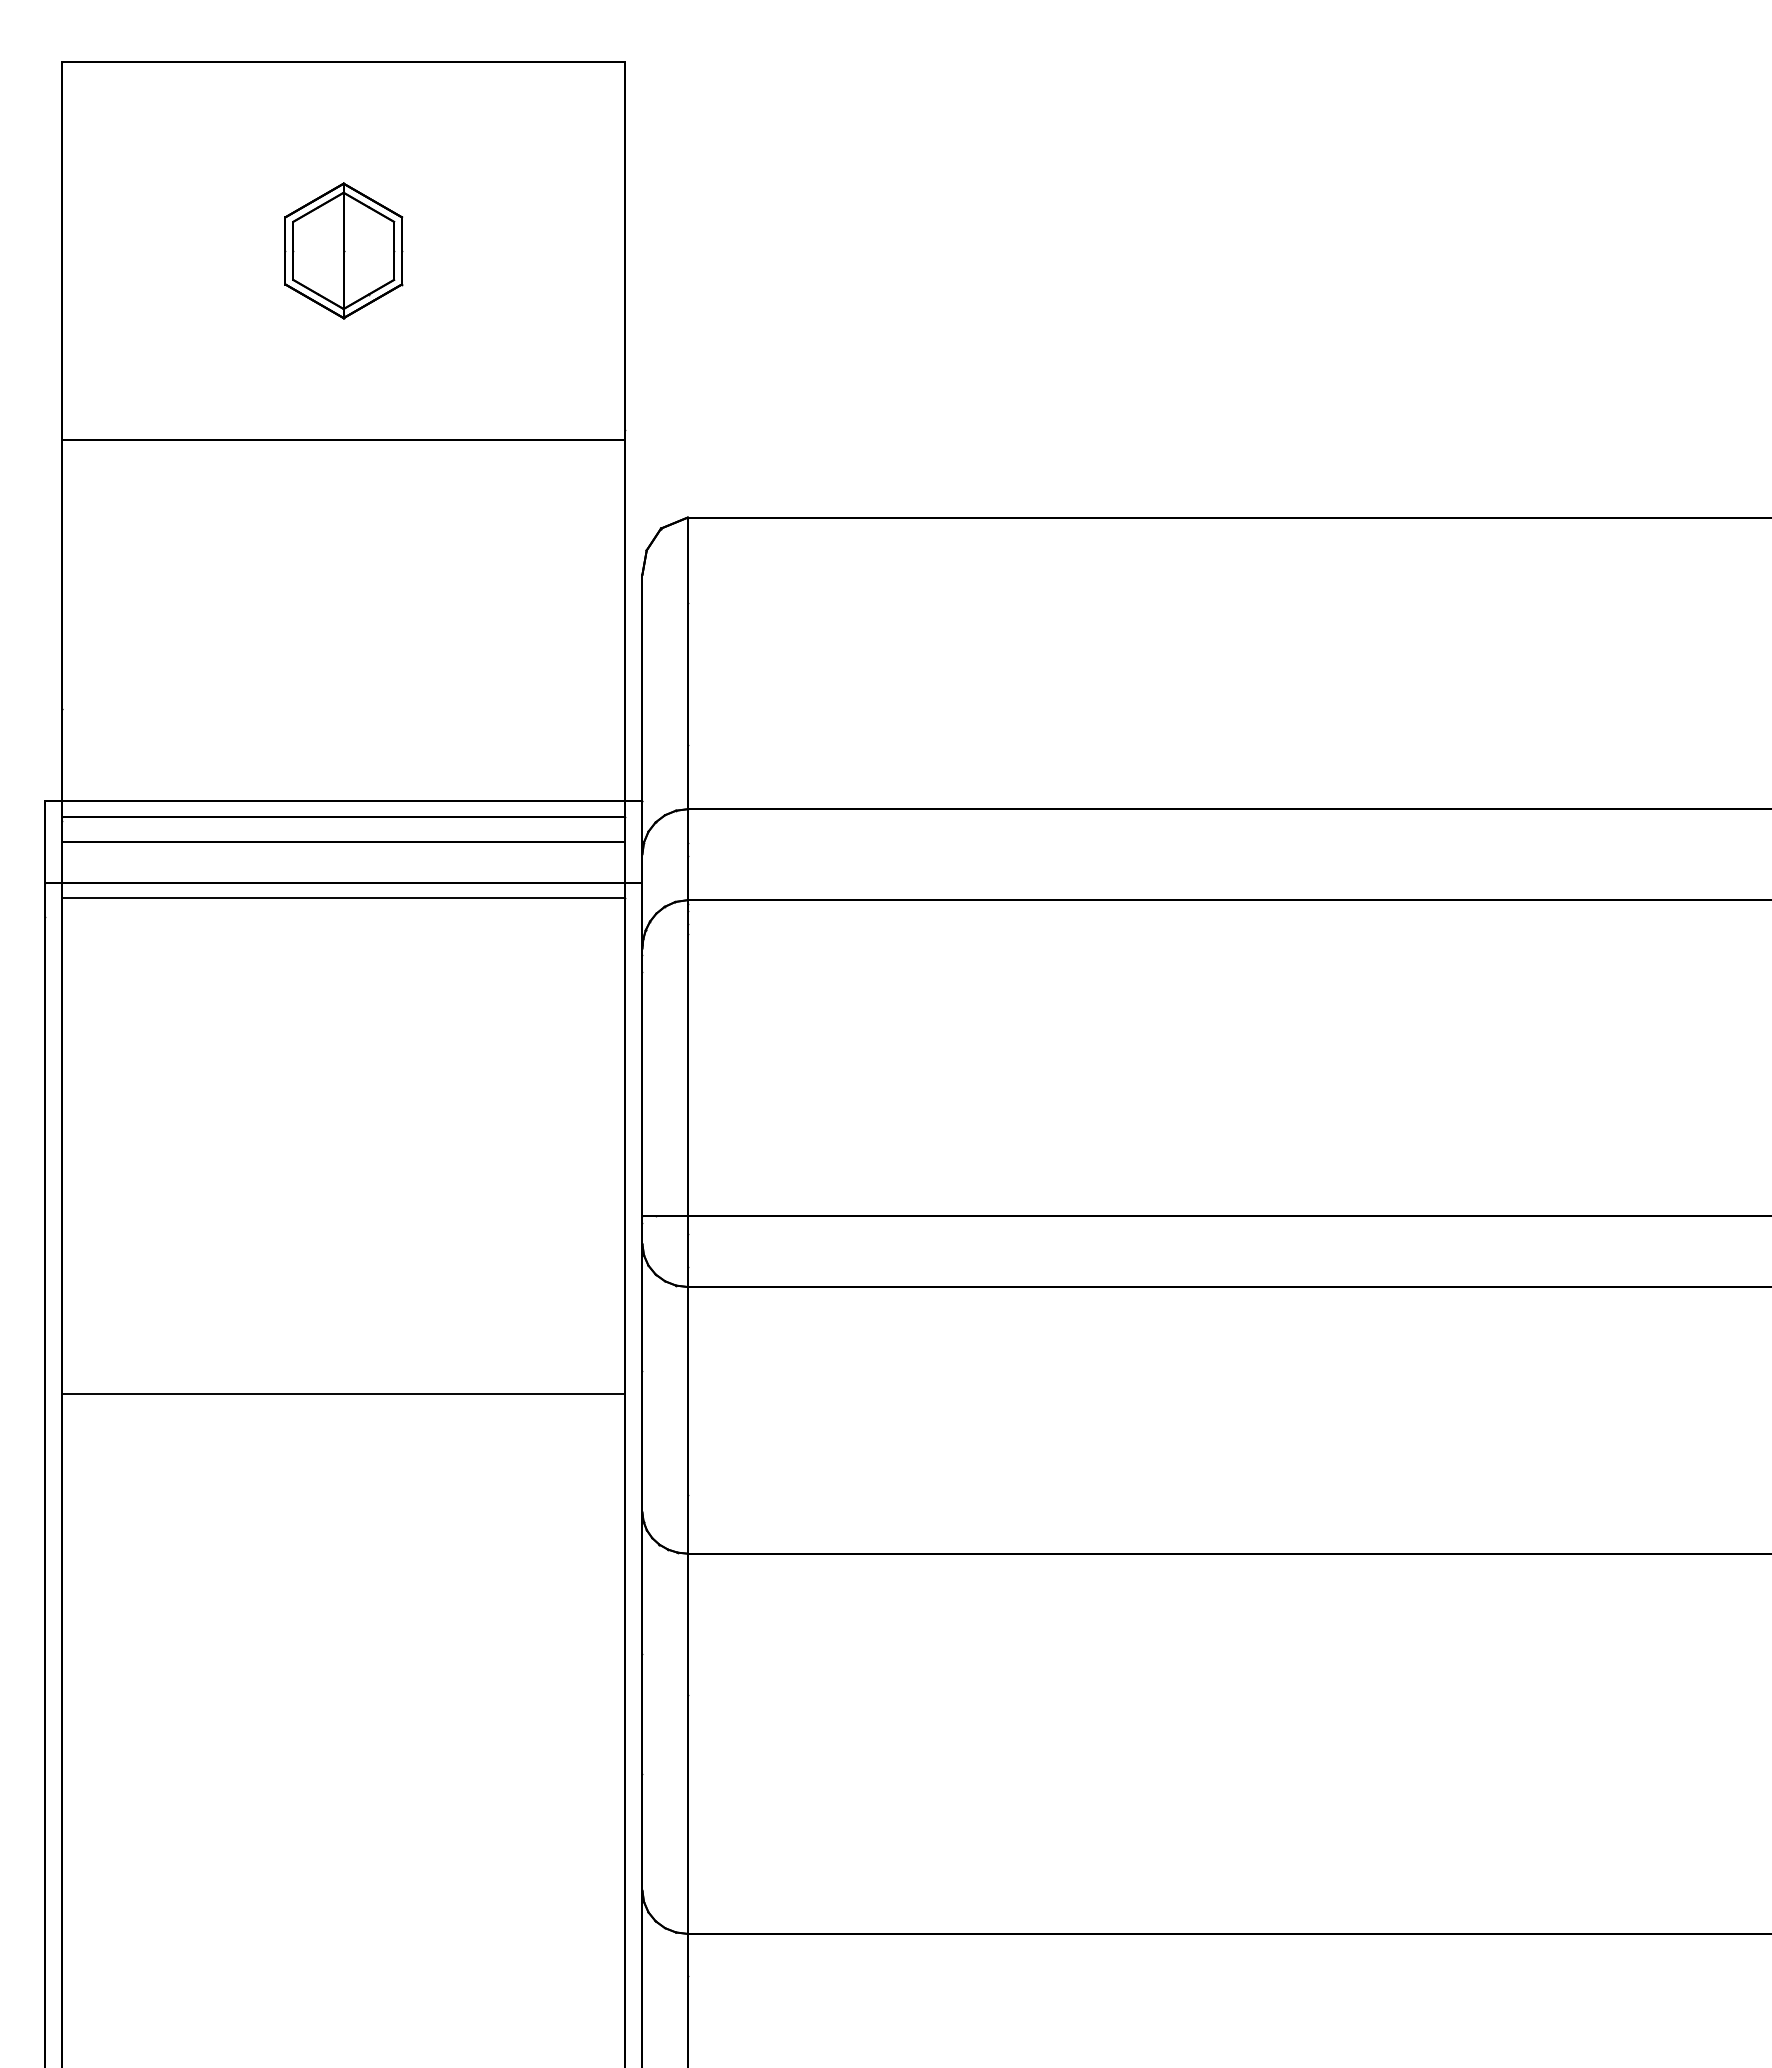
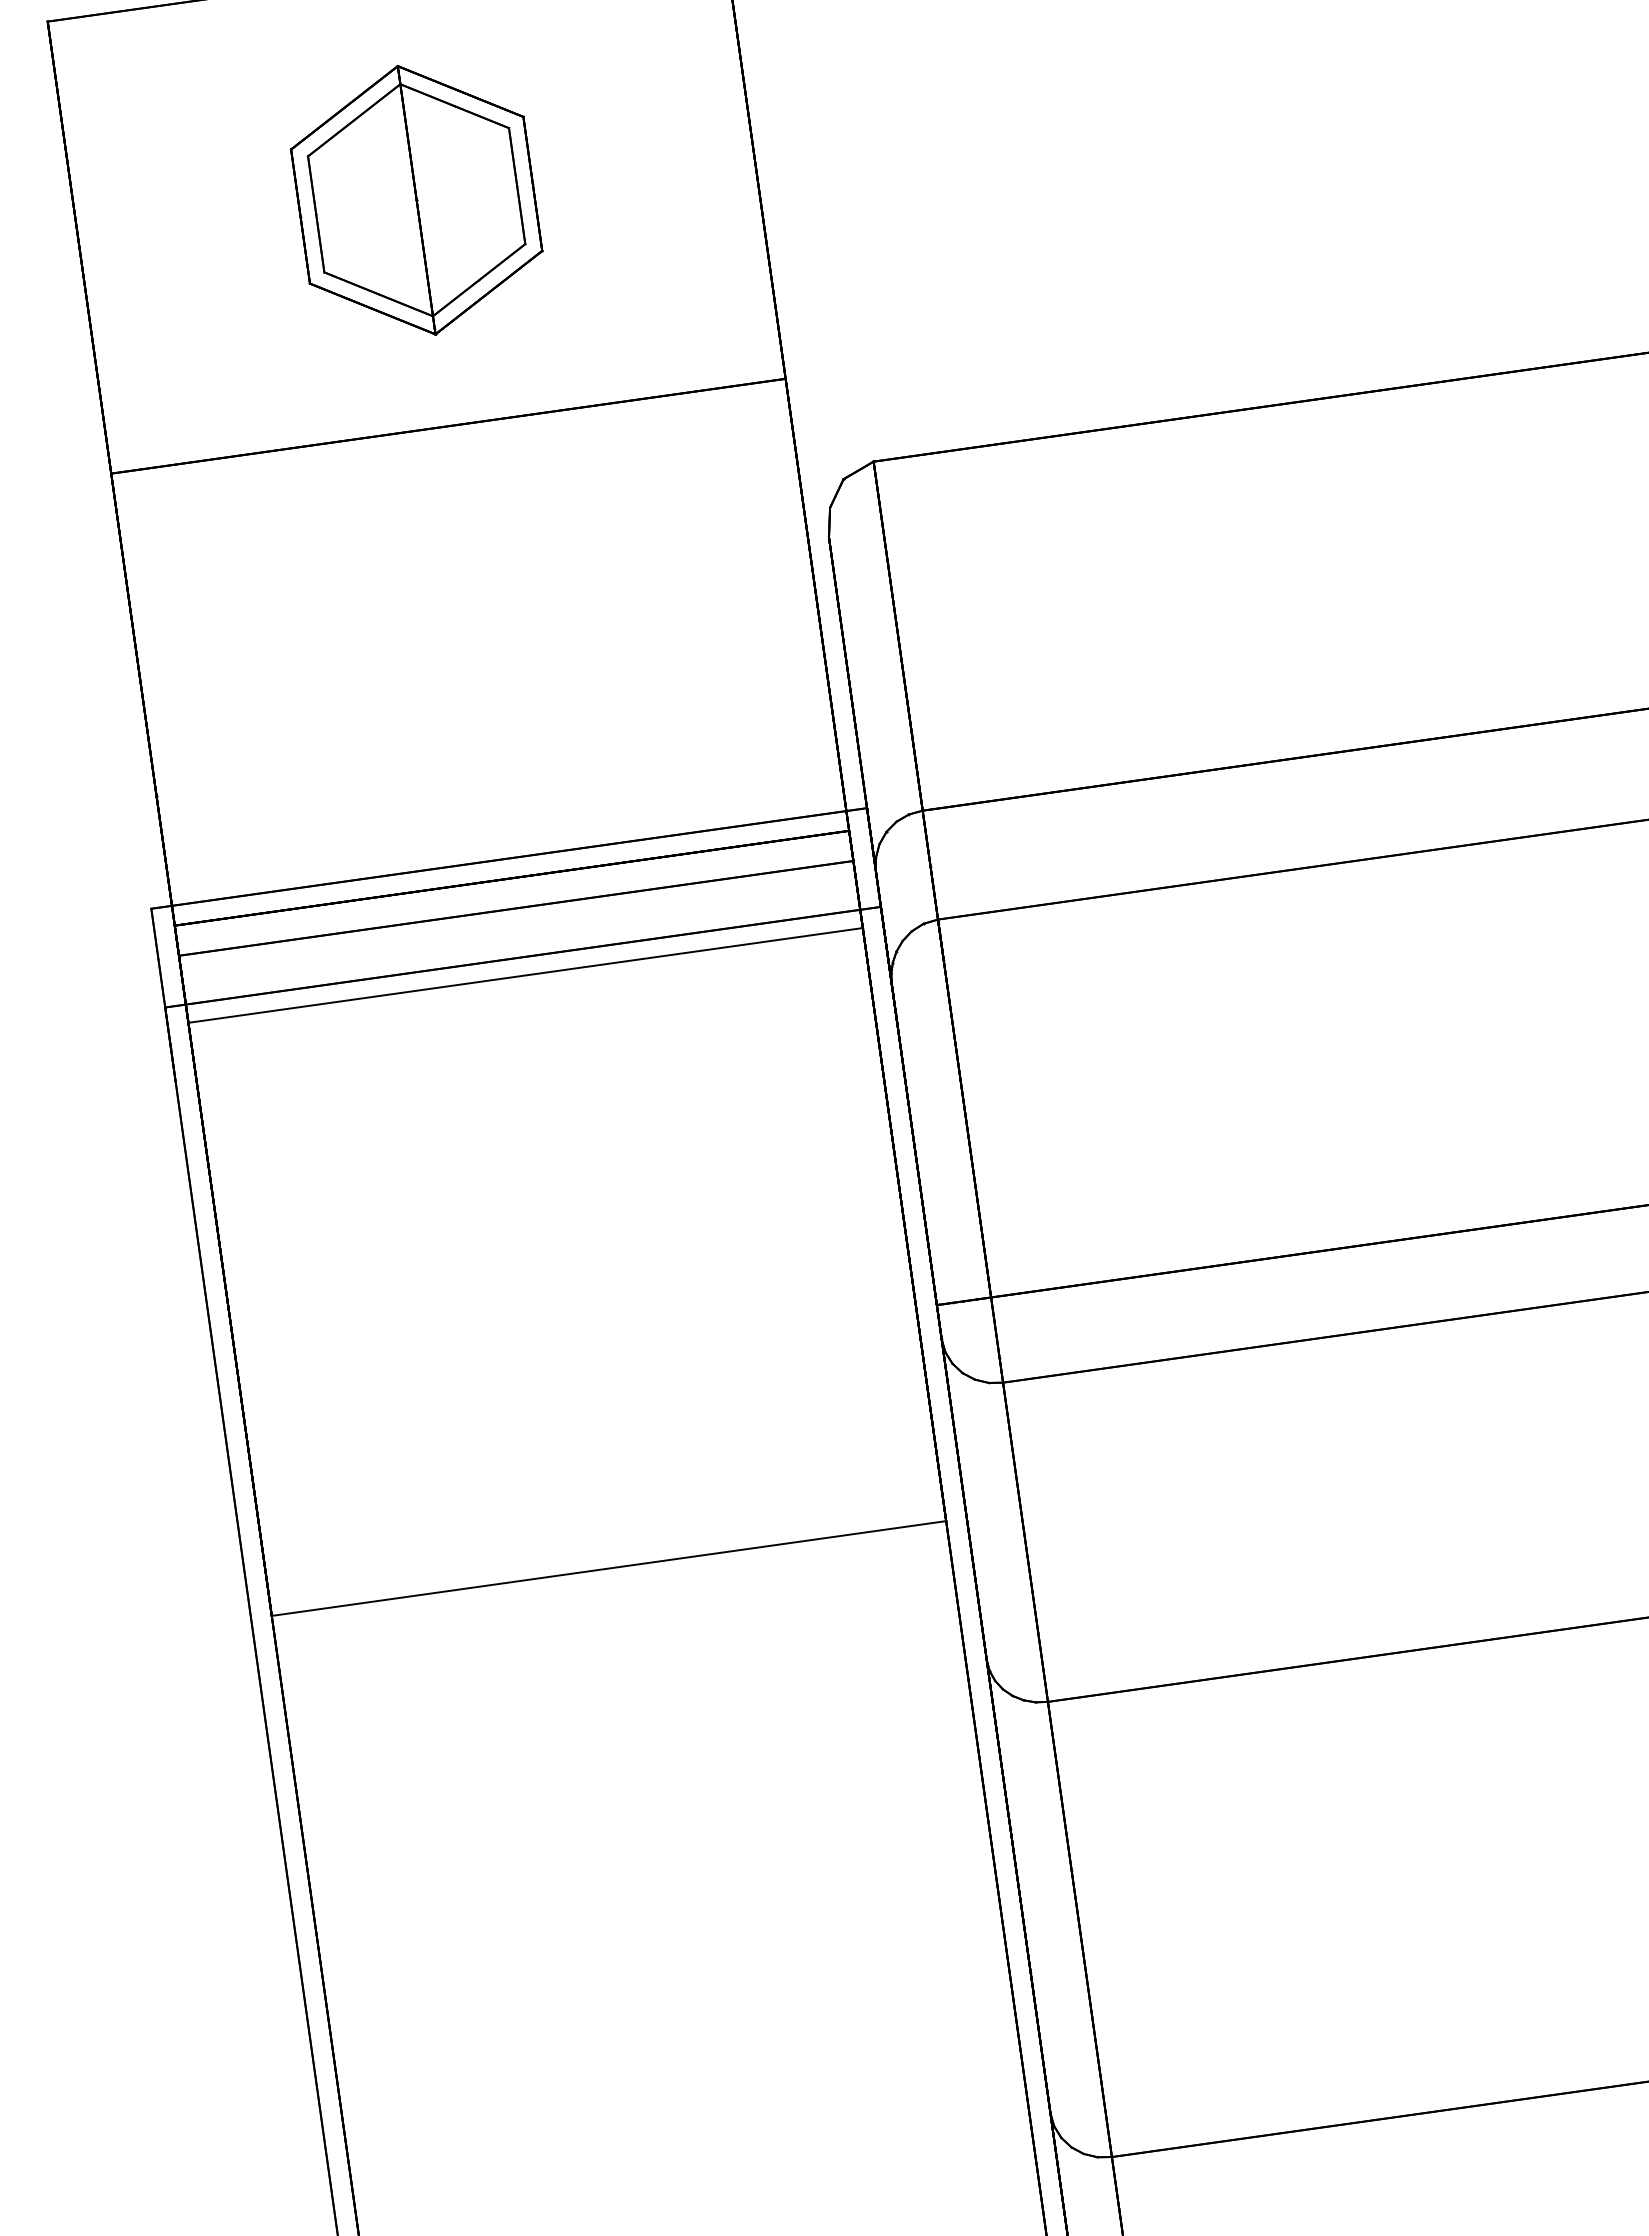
part: (343, 250) -> (416, 199), size x1.67

